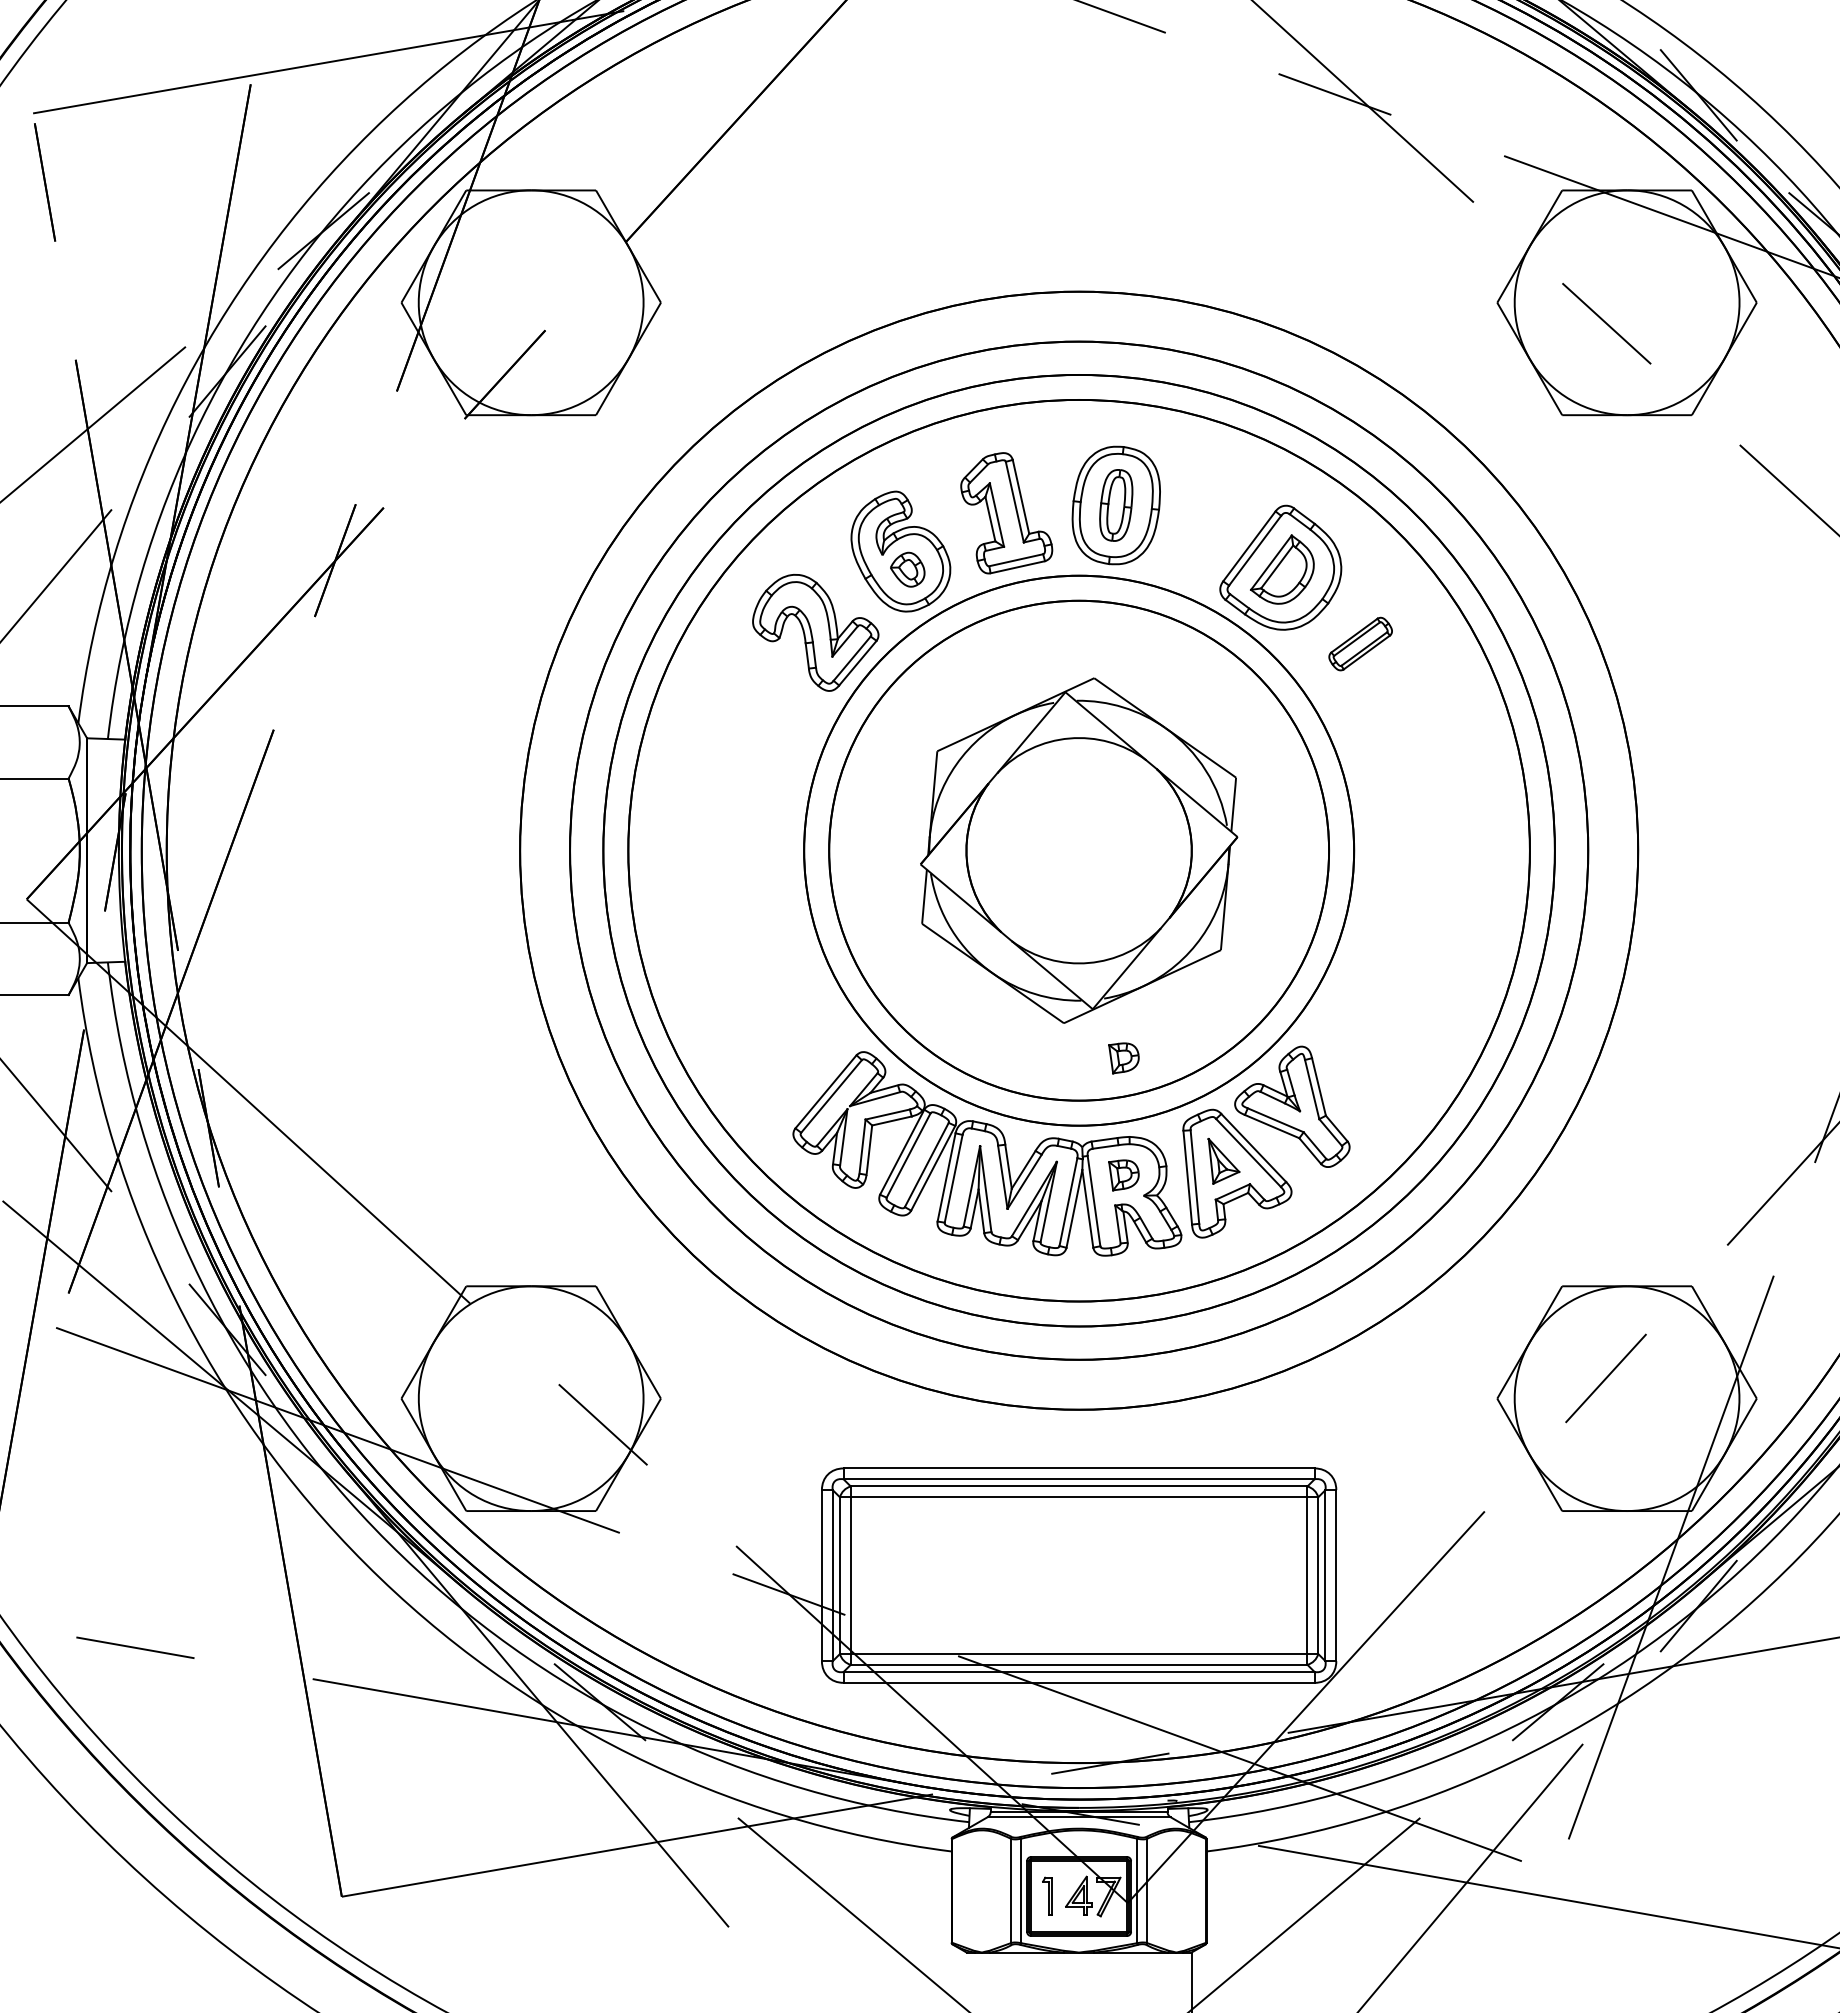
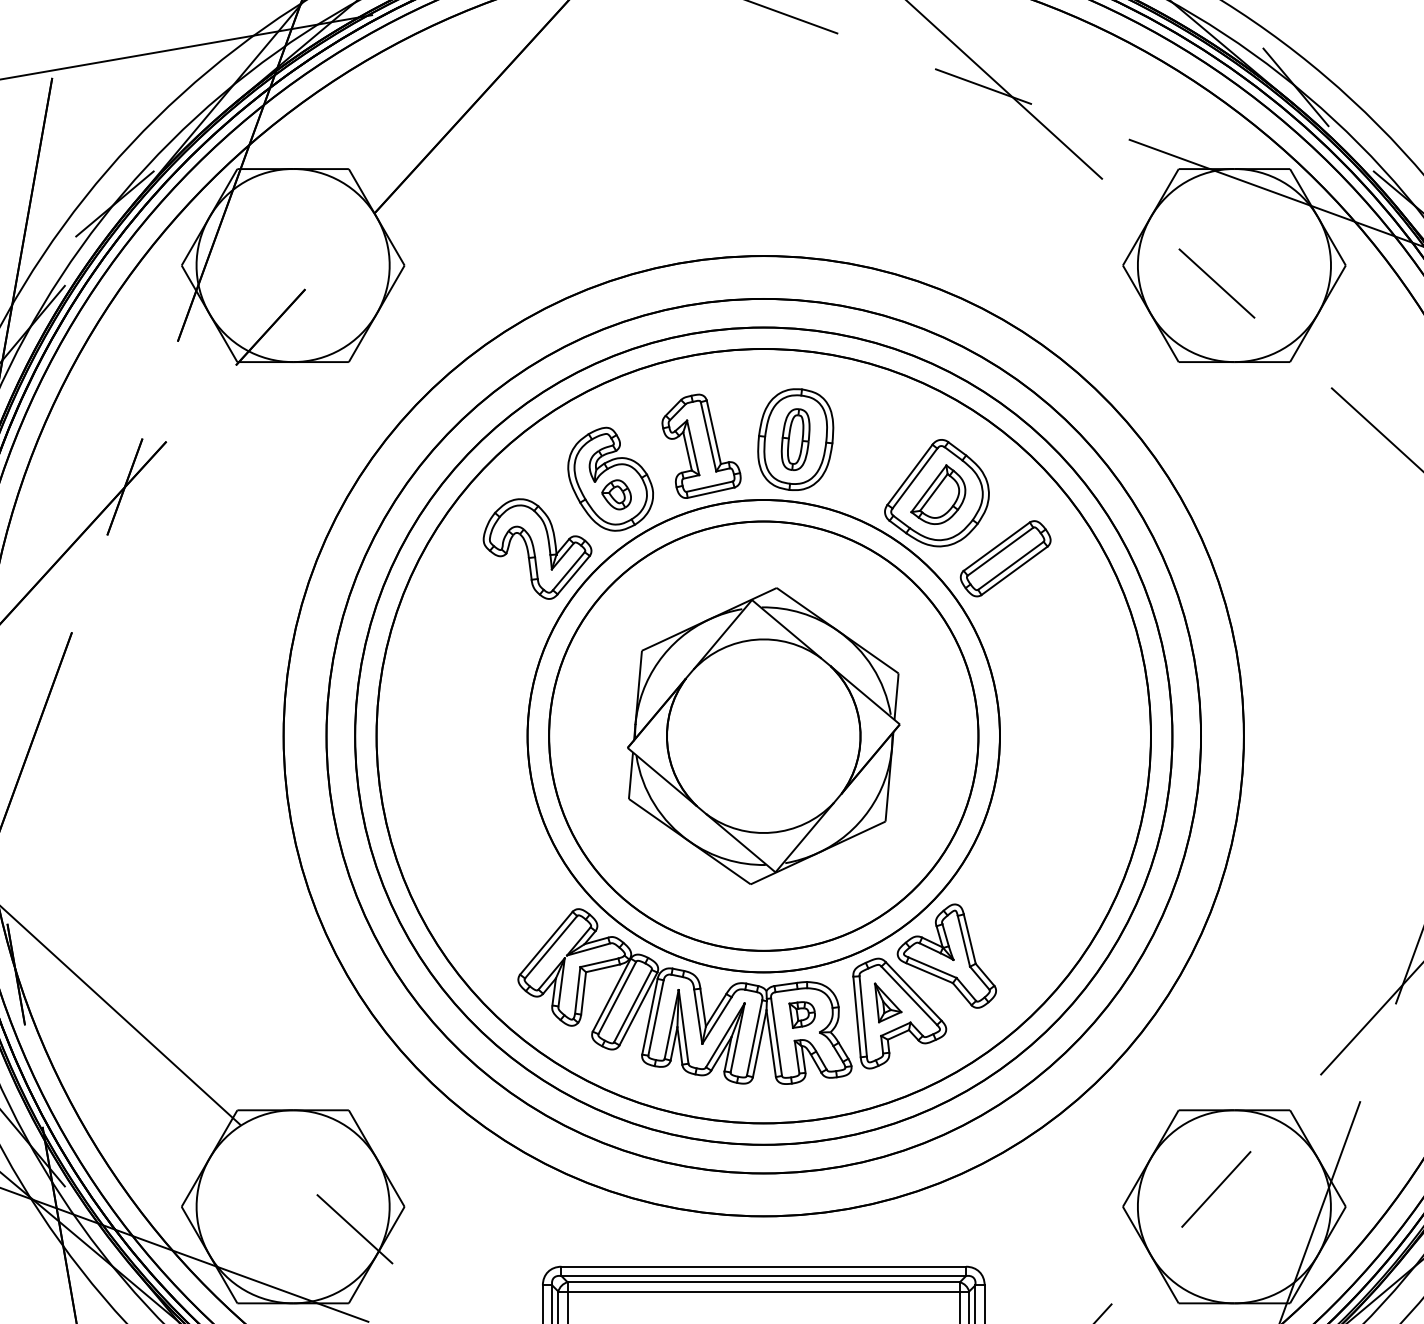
part: (1360, 643) -> (1005, 558), size x1.67
part: (1123, 1058) -> (801, 914), removed

